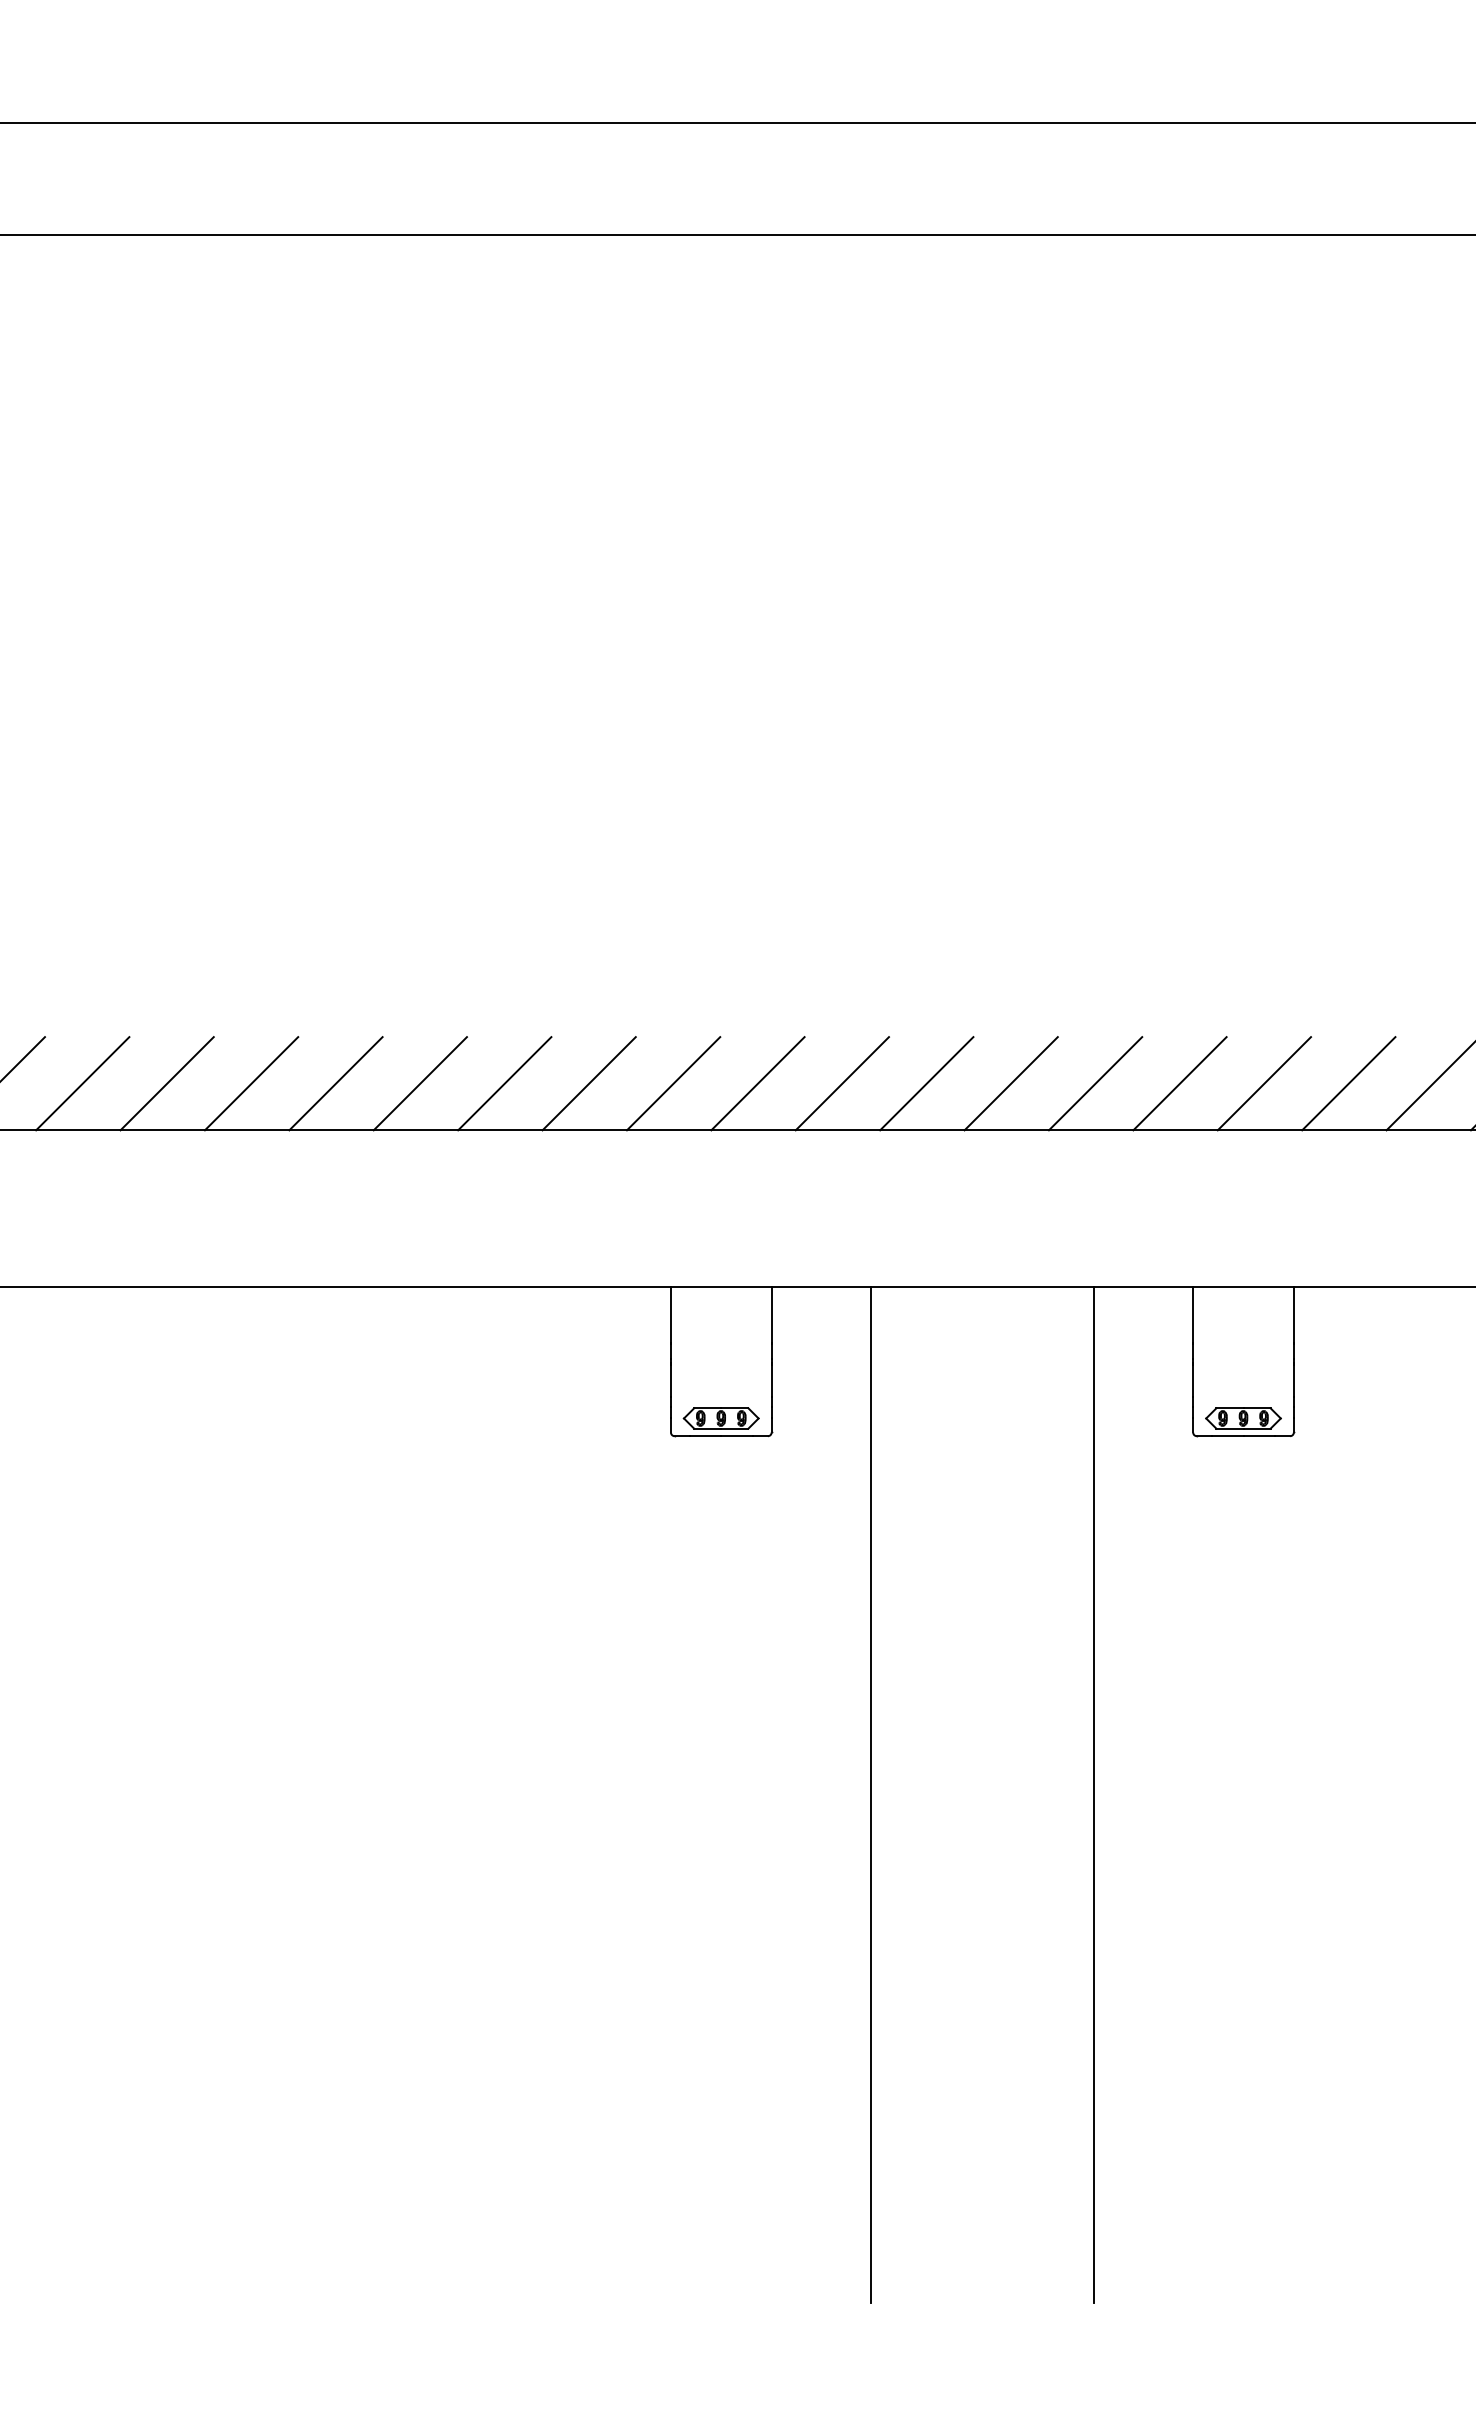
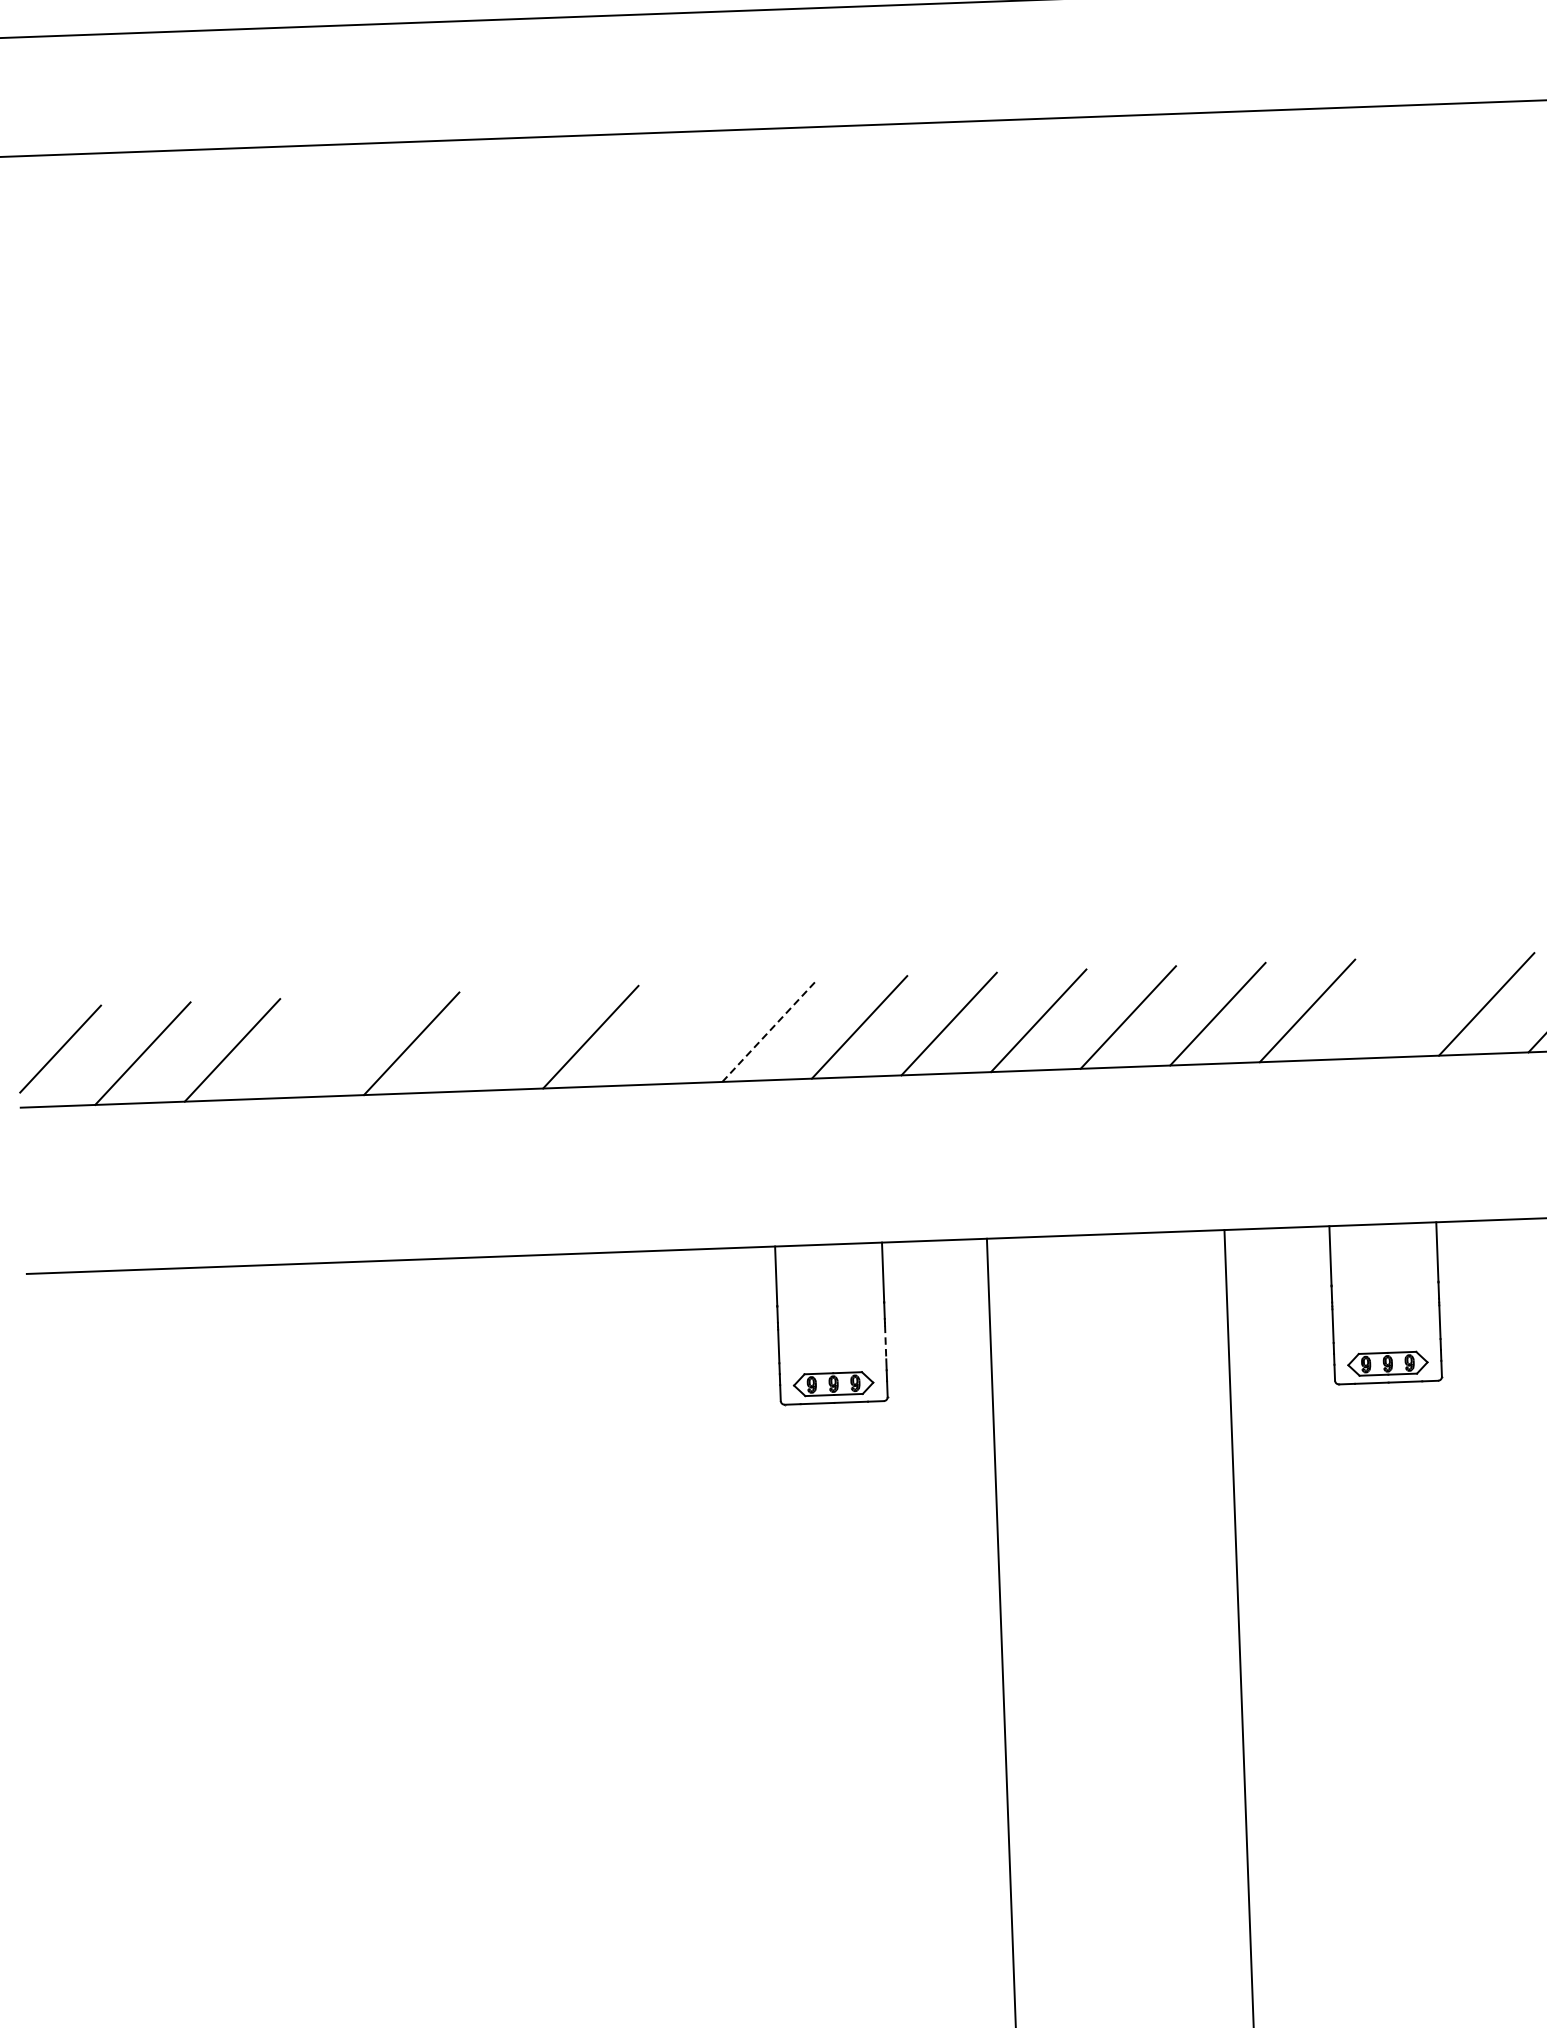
line: (251, 1083) -> (321, 1046), removed
line: (419, 1083) -> (500, 1040), removed
line: (588, 1083) -> (679, 1033), removed
line: (673, 1083) -> (769, 1030), solid -> dashed
line: (1264, 1083) -> (1397, 1007), removed
line: (771, 1381) -> (885, 1342), solid -> dashed

